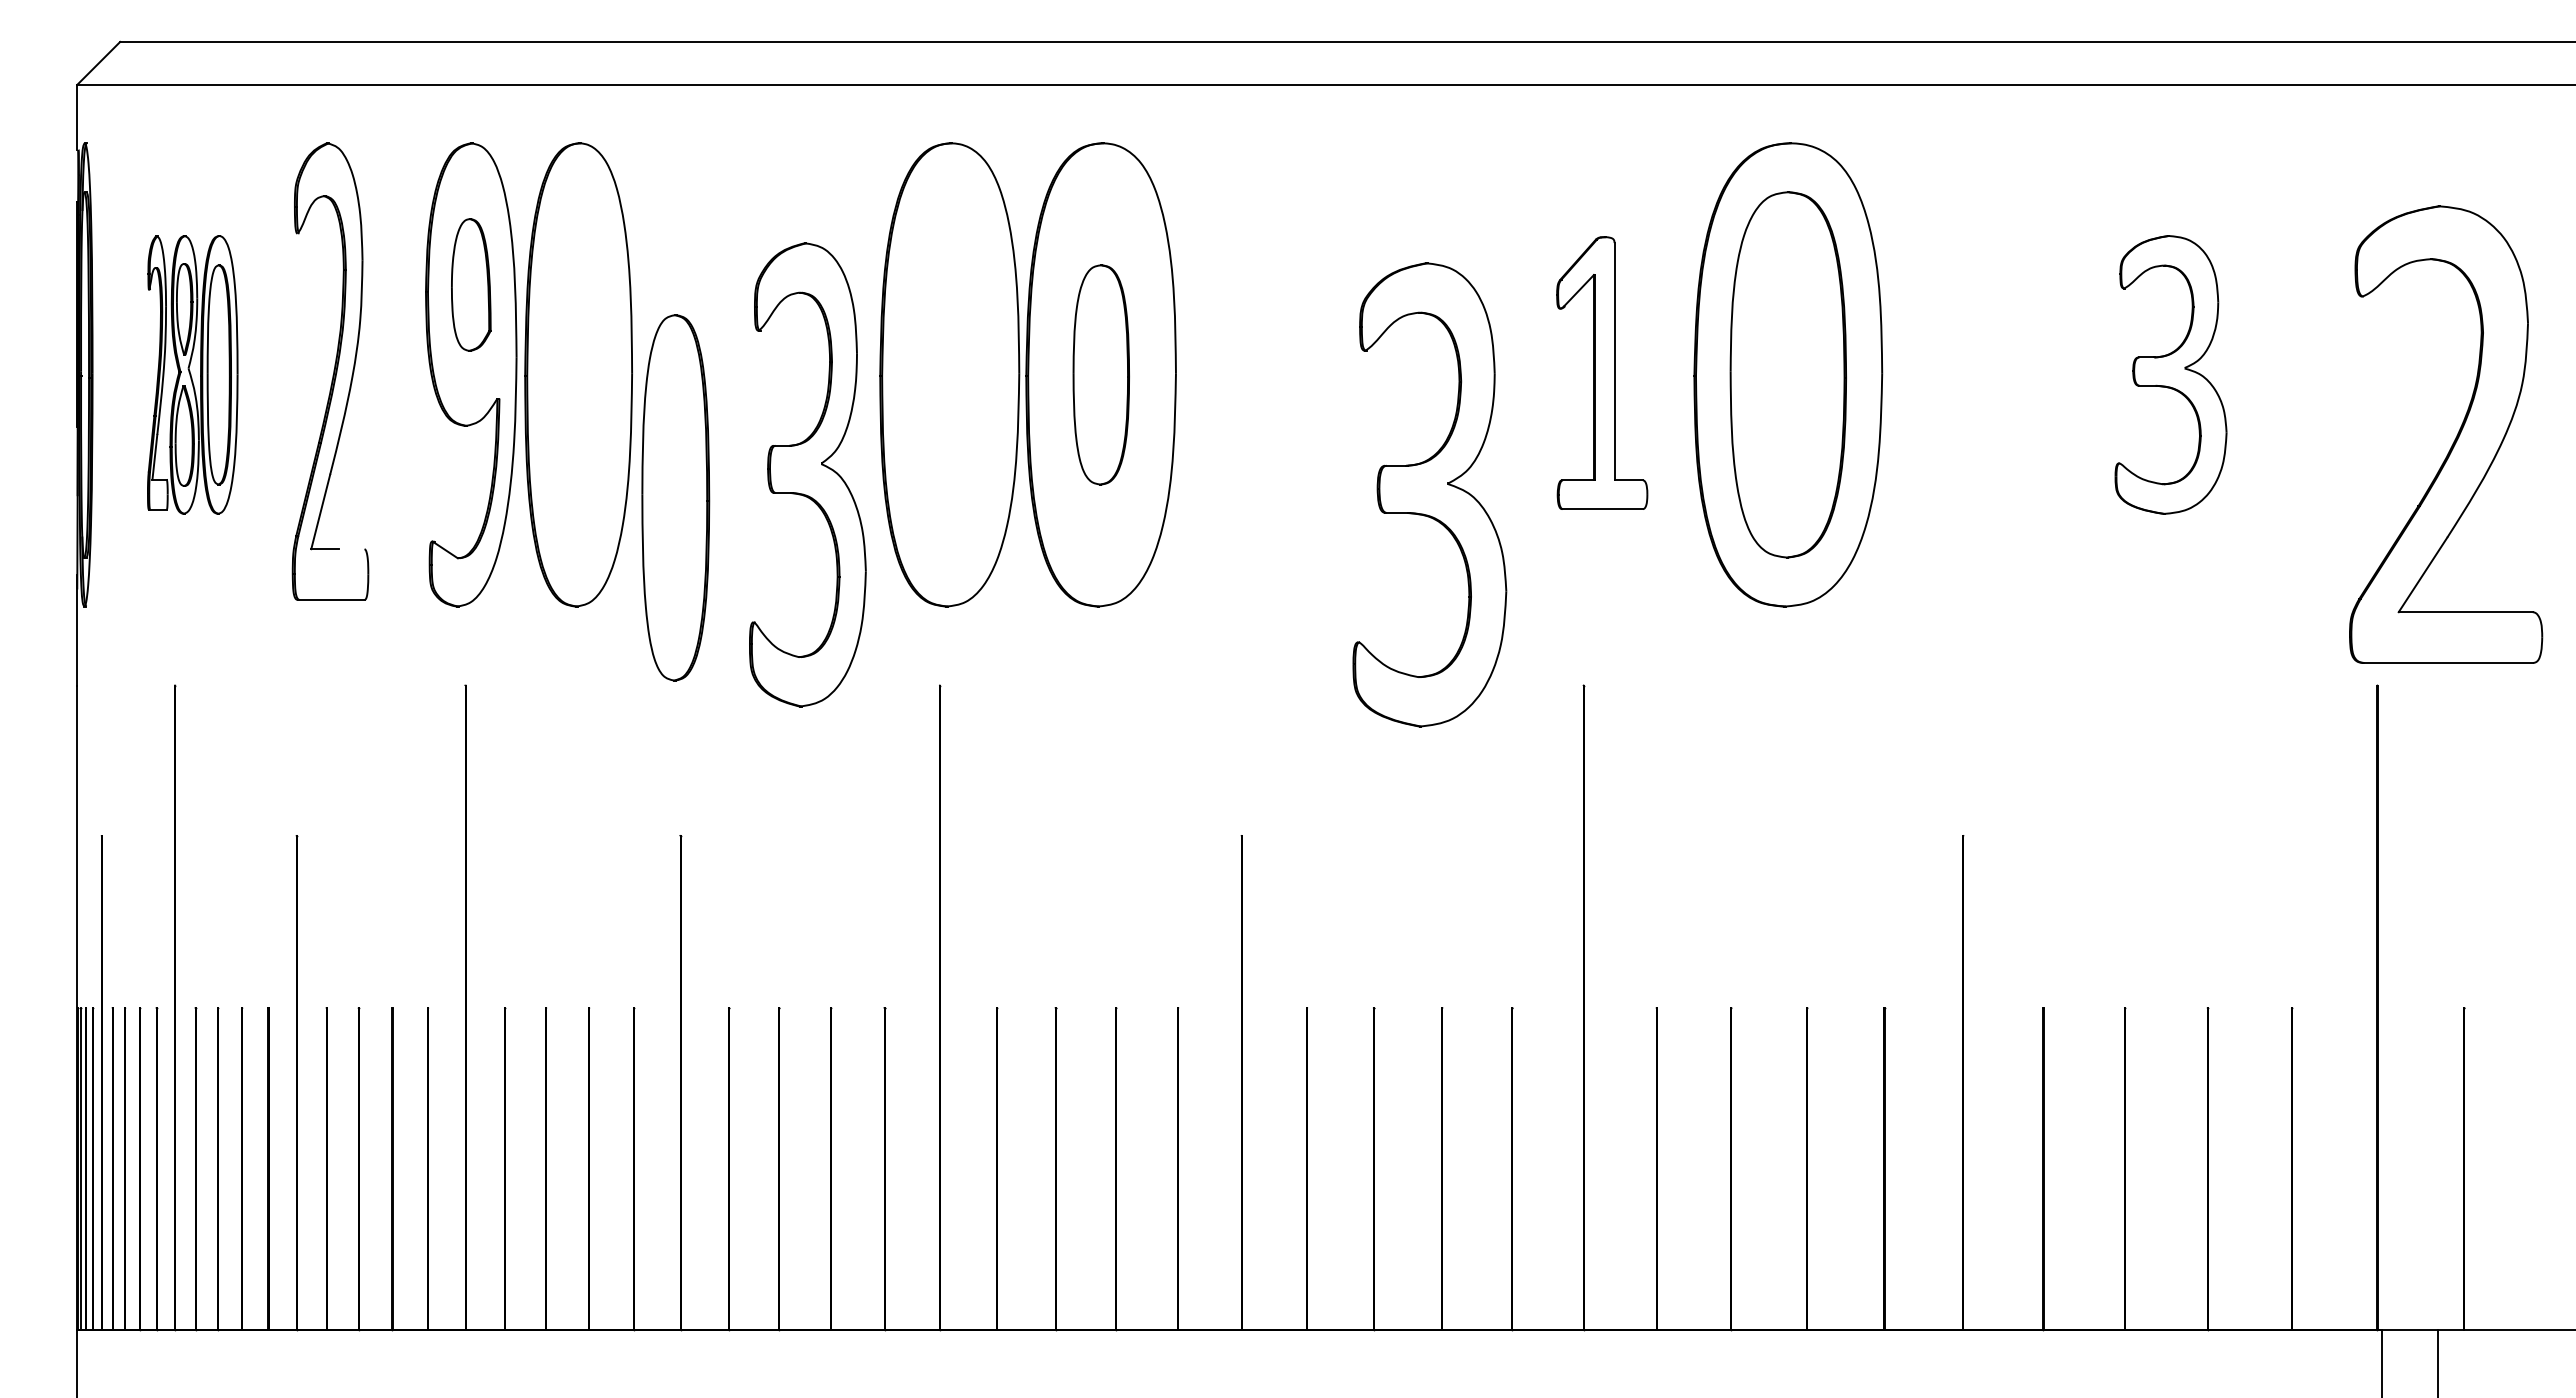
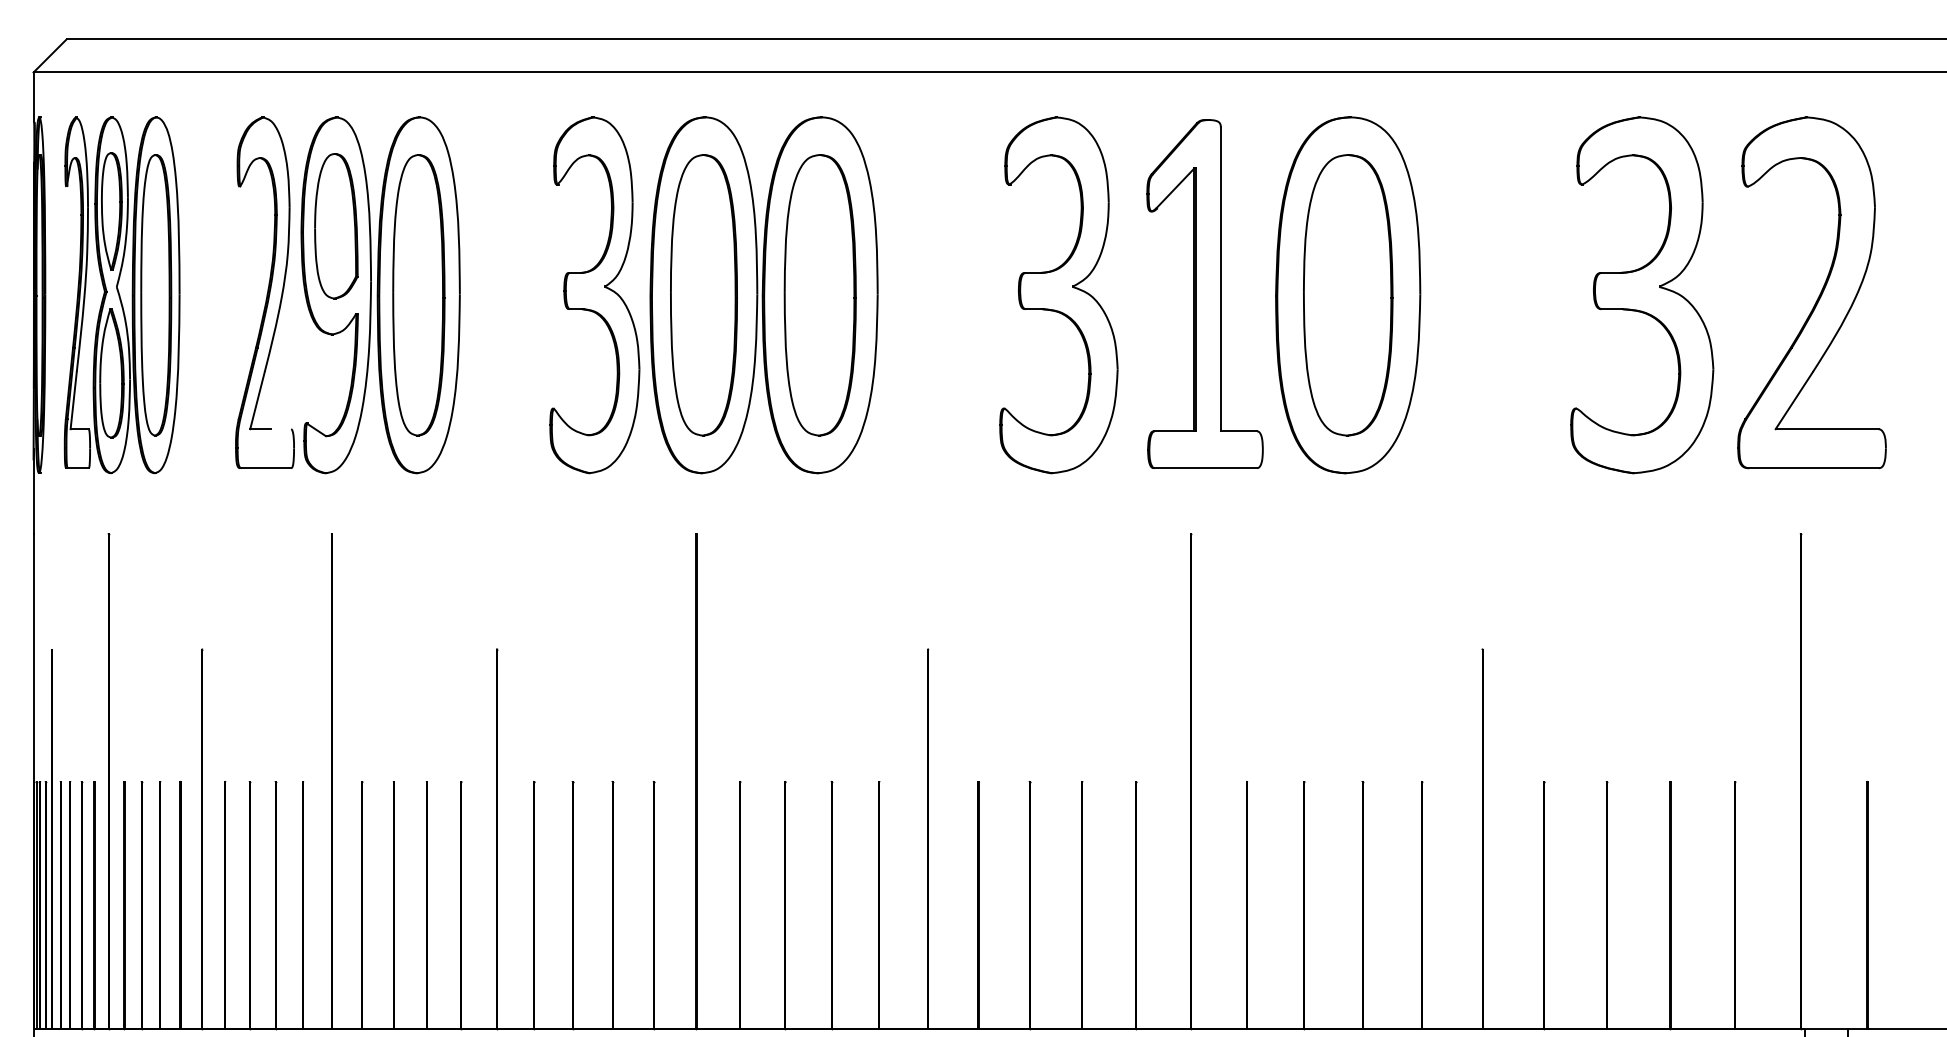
part: (470, 284) -> (335, 225), size x1.43
part: (330, 371) -> (265, 292), moved
part: (1602, 372) -> (1205, 293), size x1.67
part: (192, 374) -> (122, 295), size x1.67
part: (949, 374) -> (703, 295), added
part: (1101, 374) -> (820, 295), size x1.67
part: (2170, 374) -> (1641, 295), size x1.67
part: (2454, 439) -> (1818, 296), moved
part: (807, 474) -> (594, 295), moved
part: (1429, 494) -> (1058, 295), moved
part: (675, 497) -> (418, 295), moved

